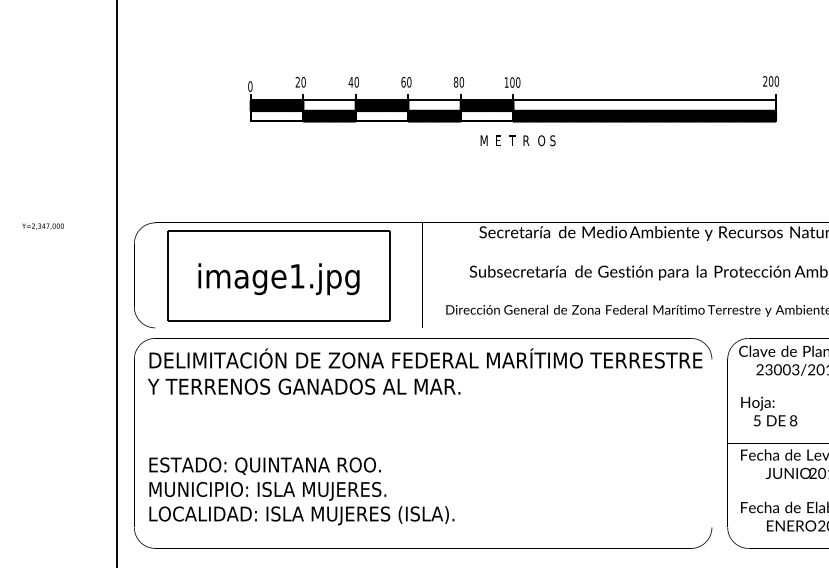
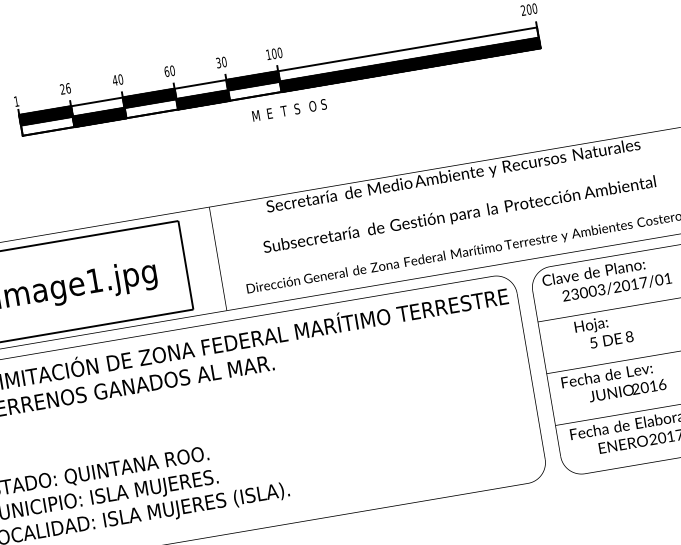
text: (303, 82) -> (68, 88), 20 -> 26
text: (455, 82) -> (218, 63), 80 -> 30
text: (250, 86) -> (16, 101), 0 -> 1
text: (526, 140) -> (297, 108), R -> S
text: (769, 411) -> (604, 331), moved

